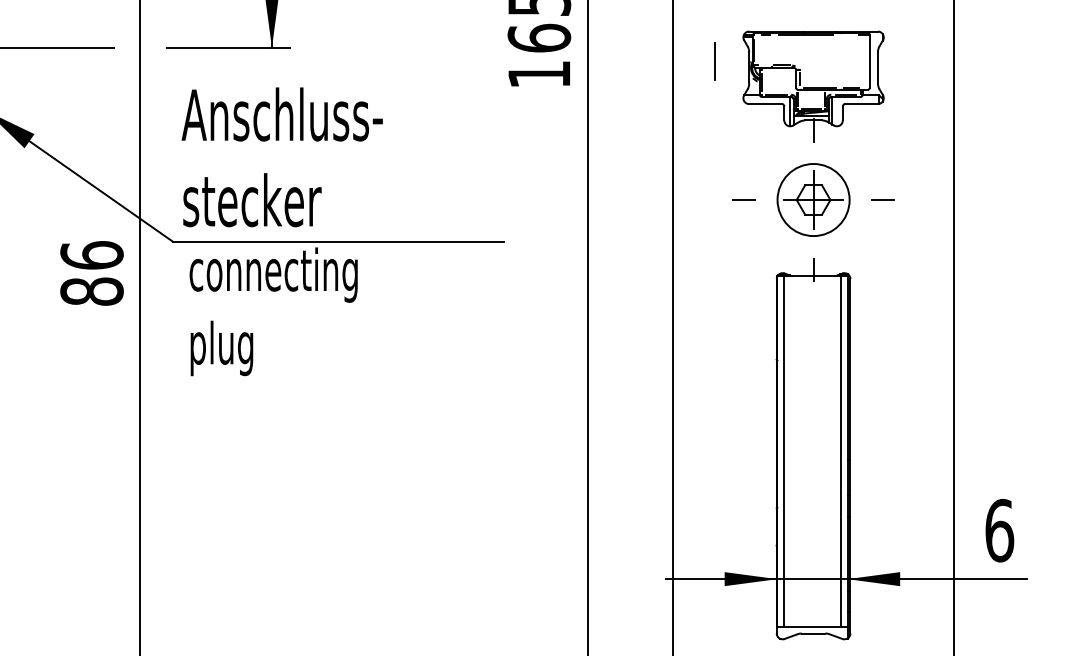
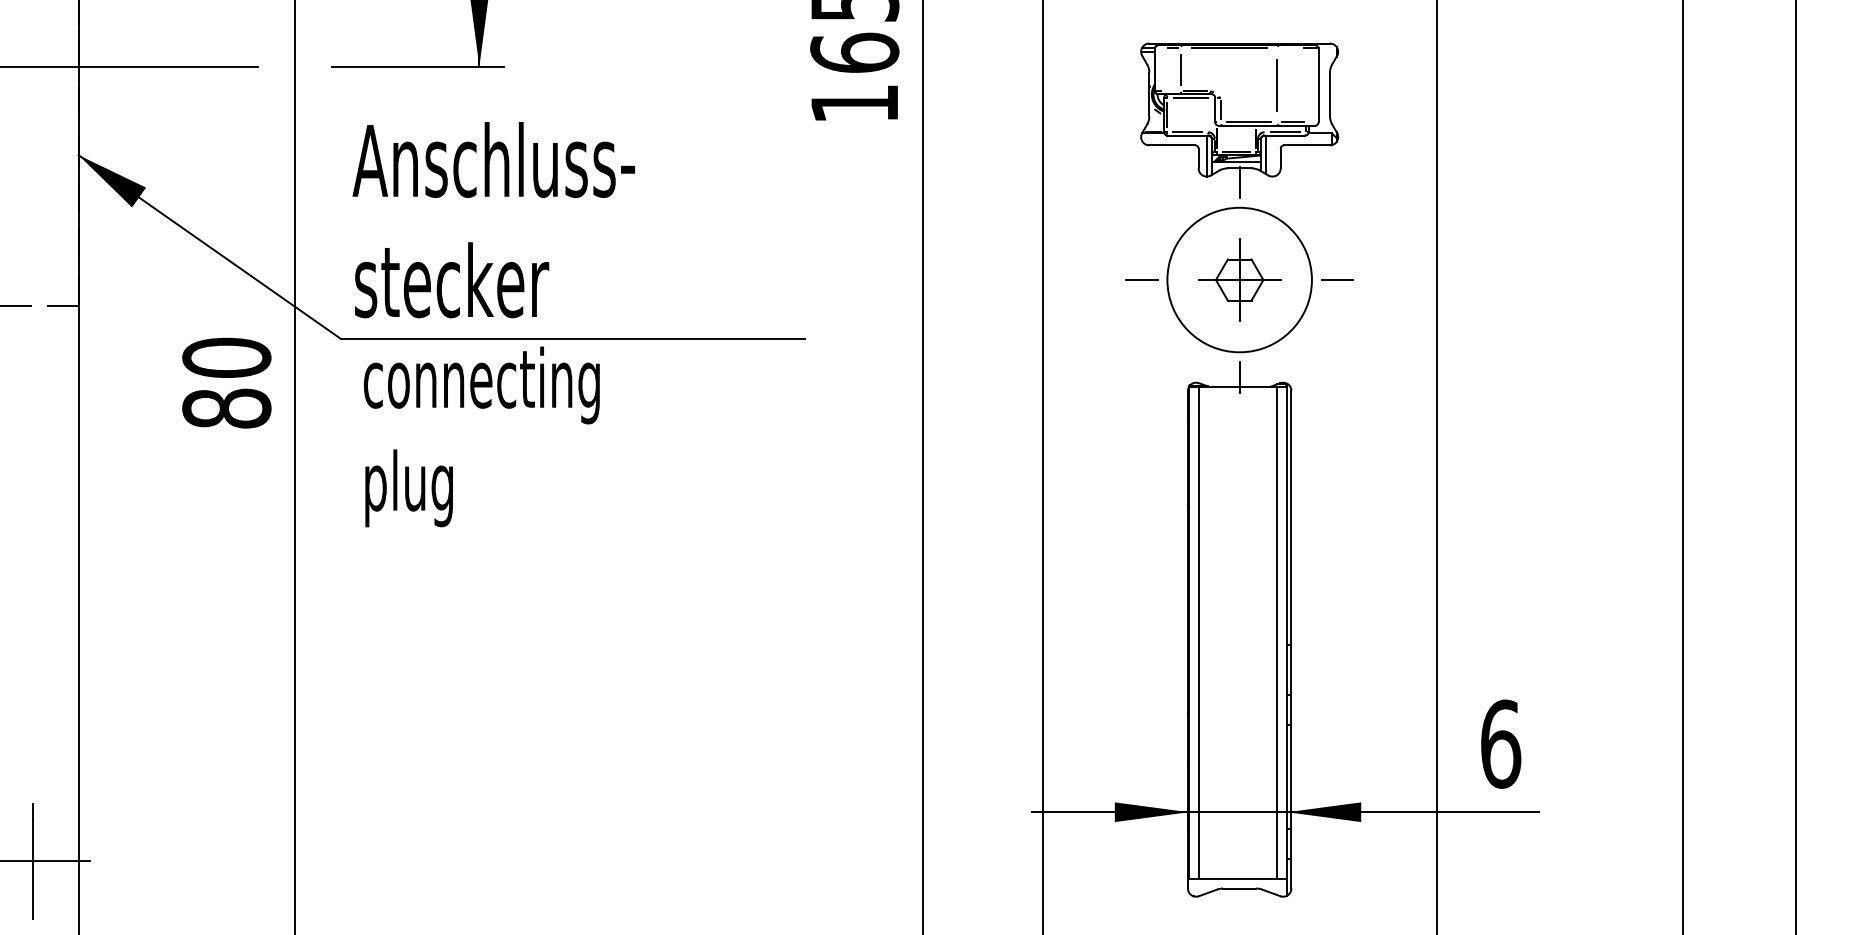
line: (771, 50) -> (1180, 69), added
line: (714, 61) -> (1276, 85), moved
line: (779, 69) -> (1191, 97), added
circle: (813, 199) -> (1239, 279), size x1.43
text: (91, 255) -> (226, 357), 86 -> 80

